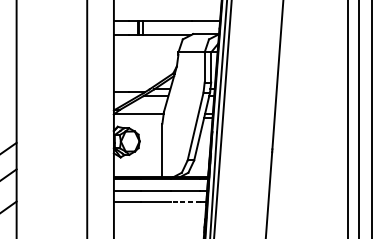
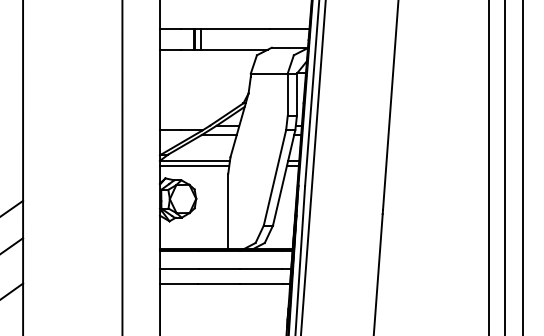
line: (138, 118) -> (194, 166), added
line: (185, 202) -> (260, 284), dashed -> solid

